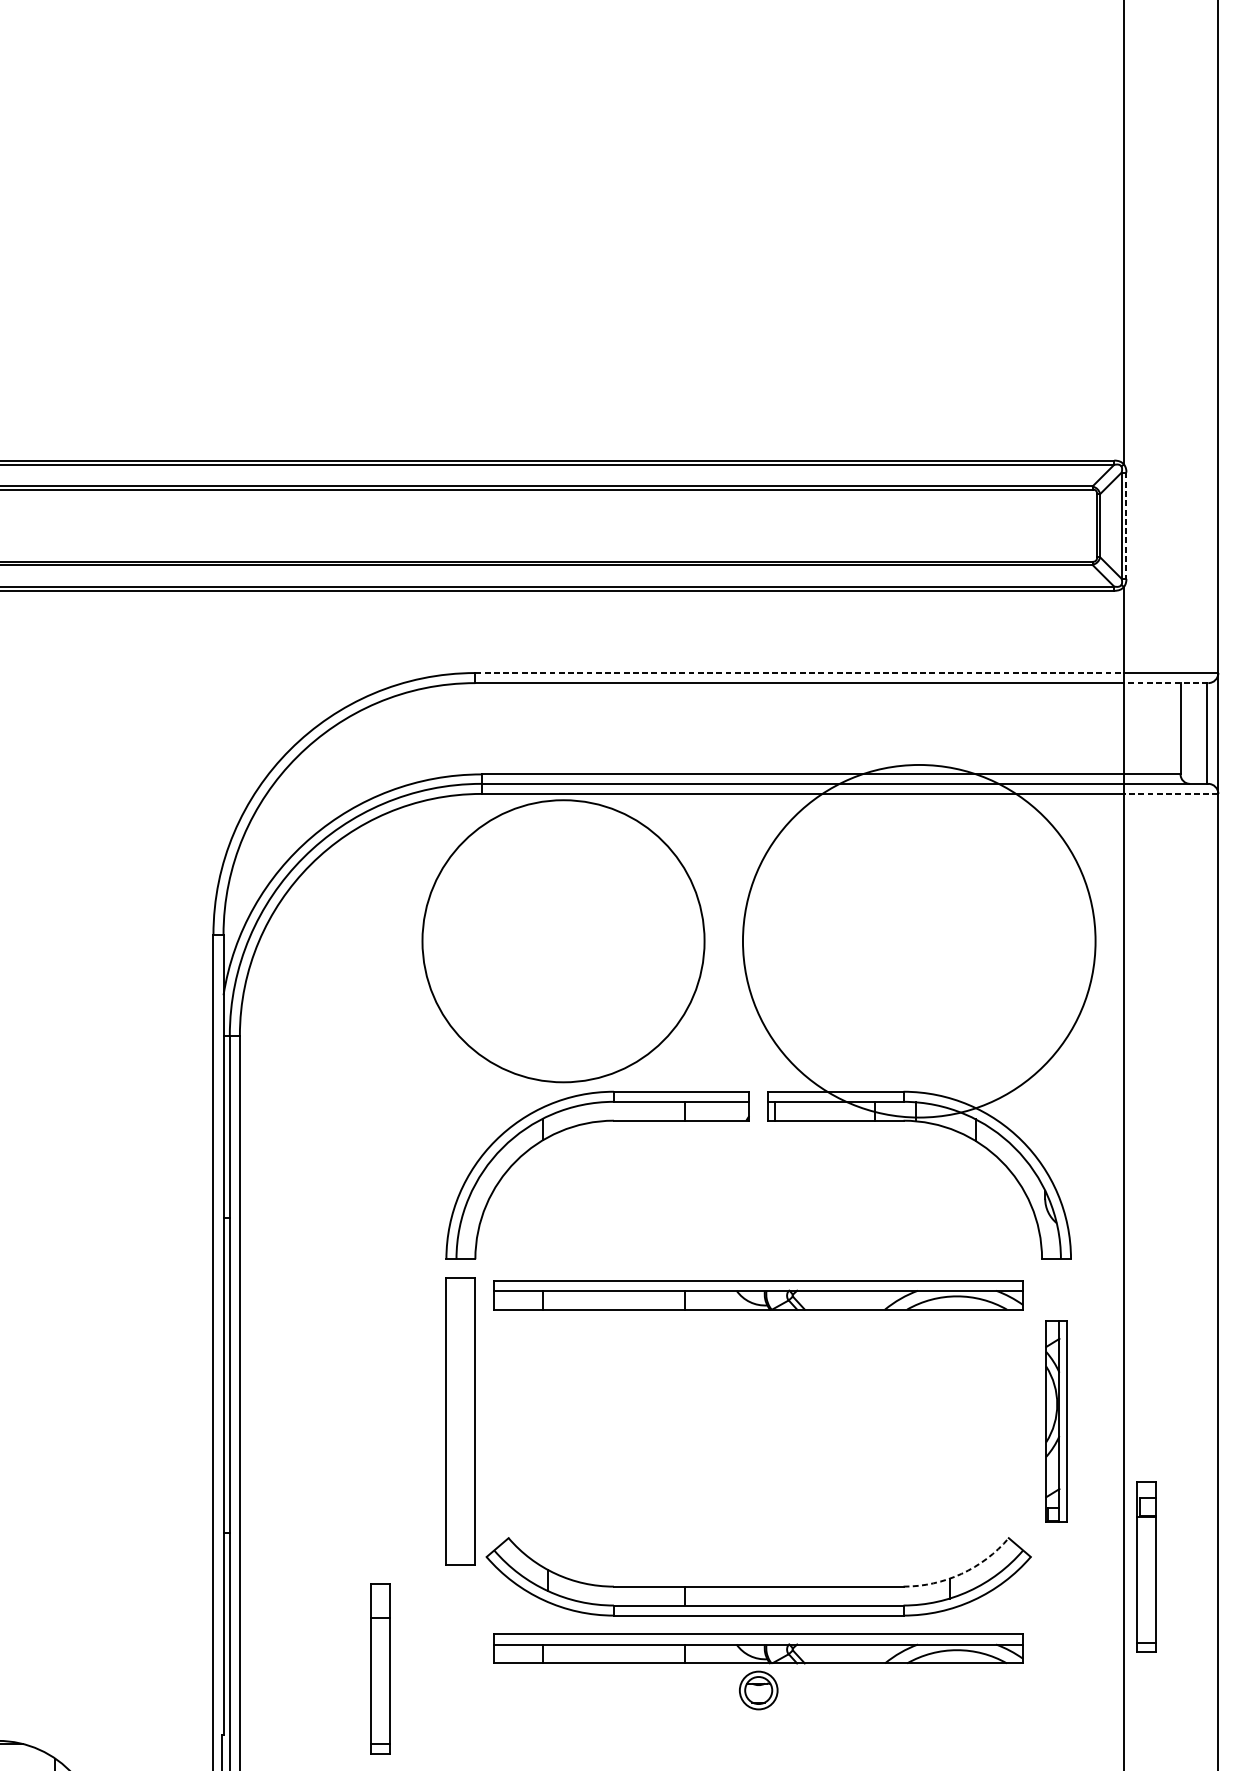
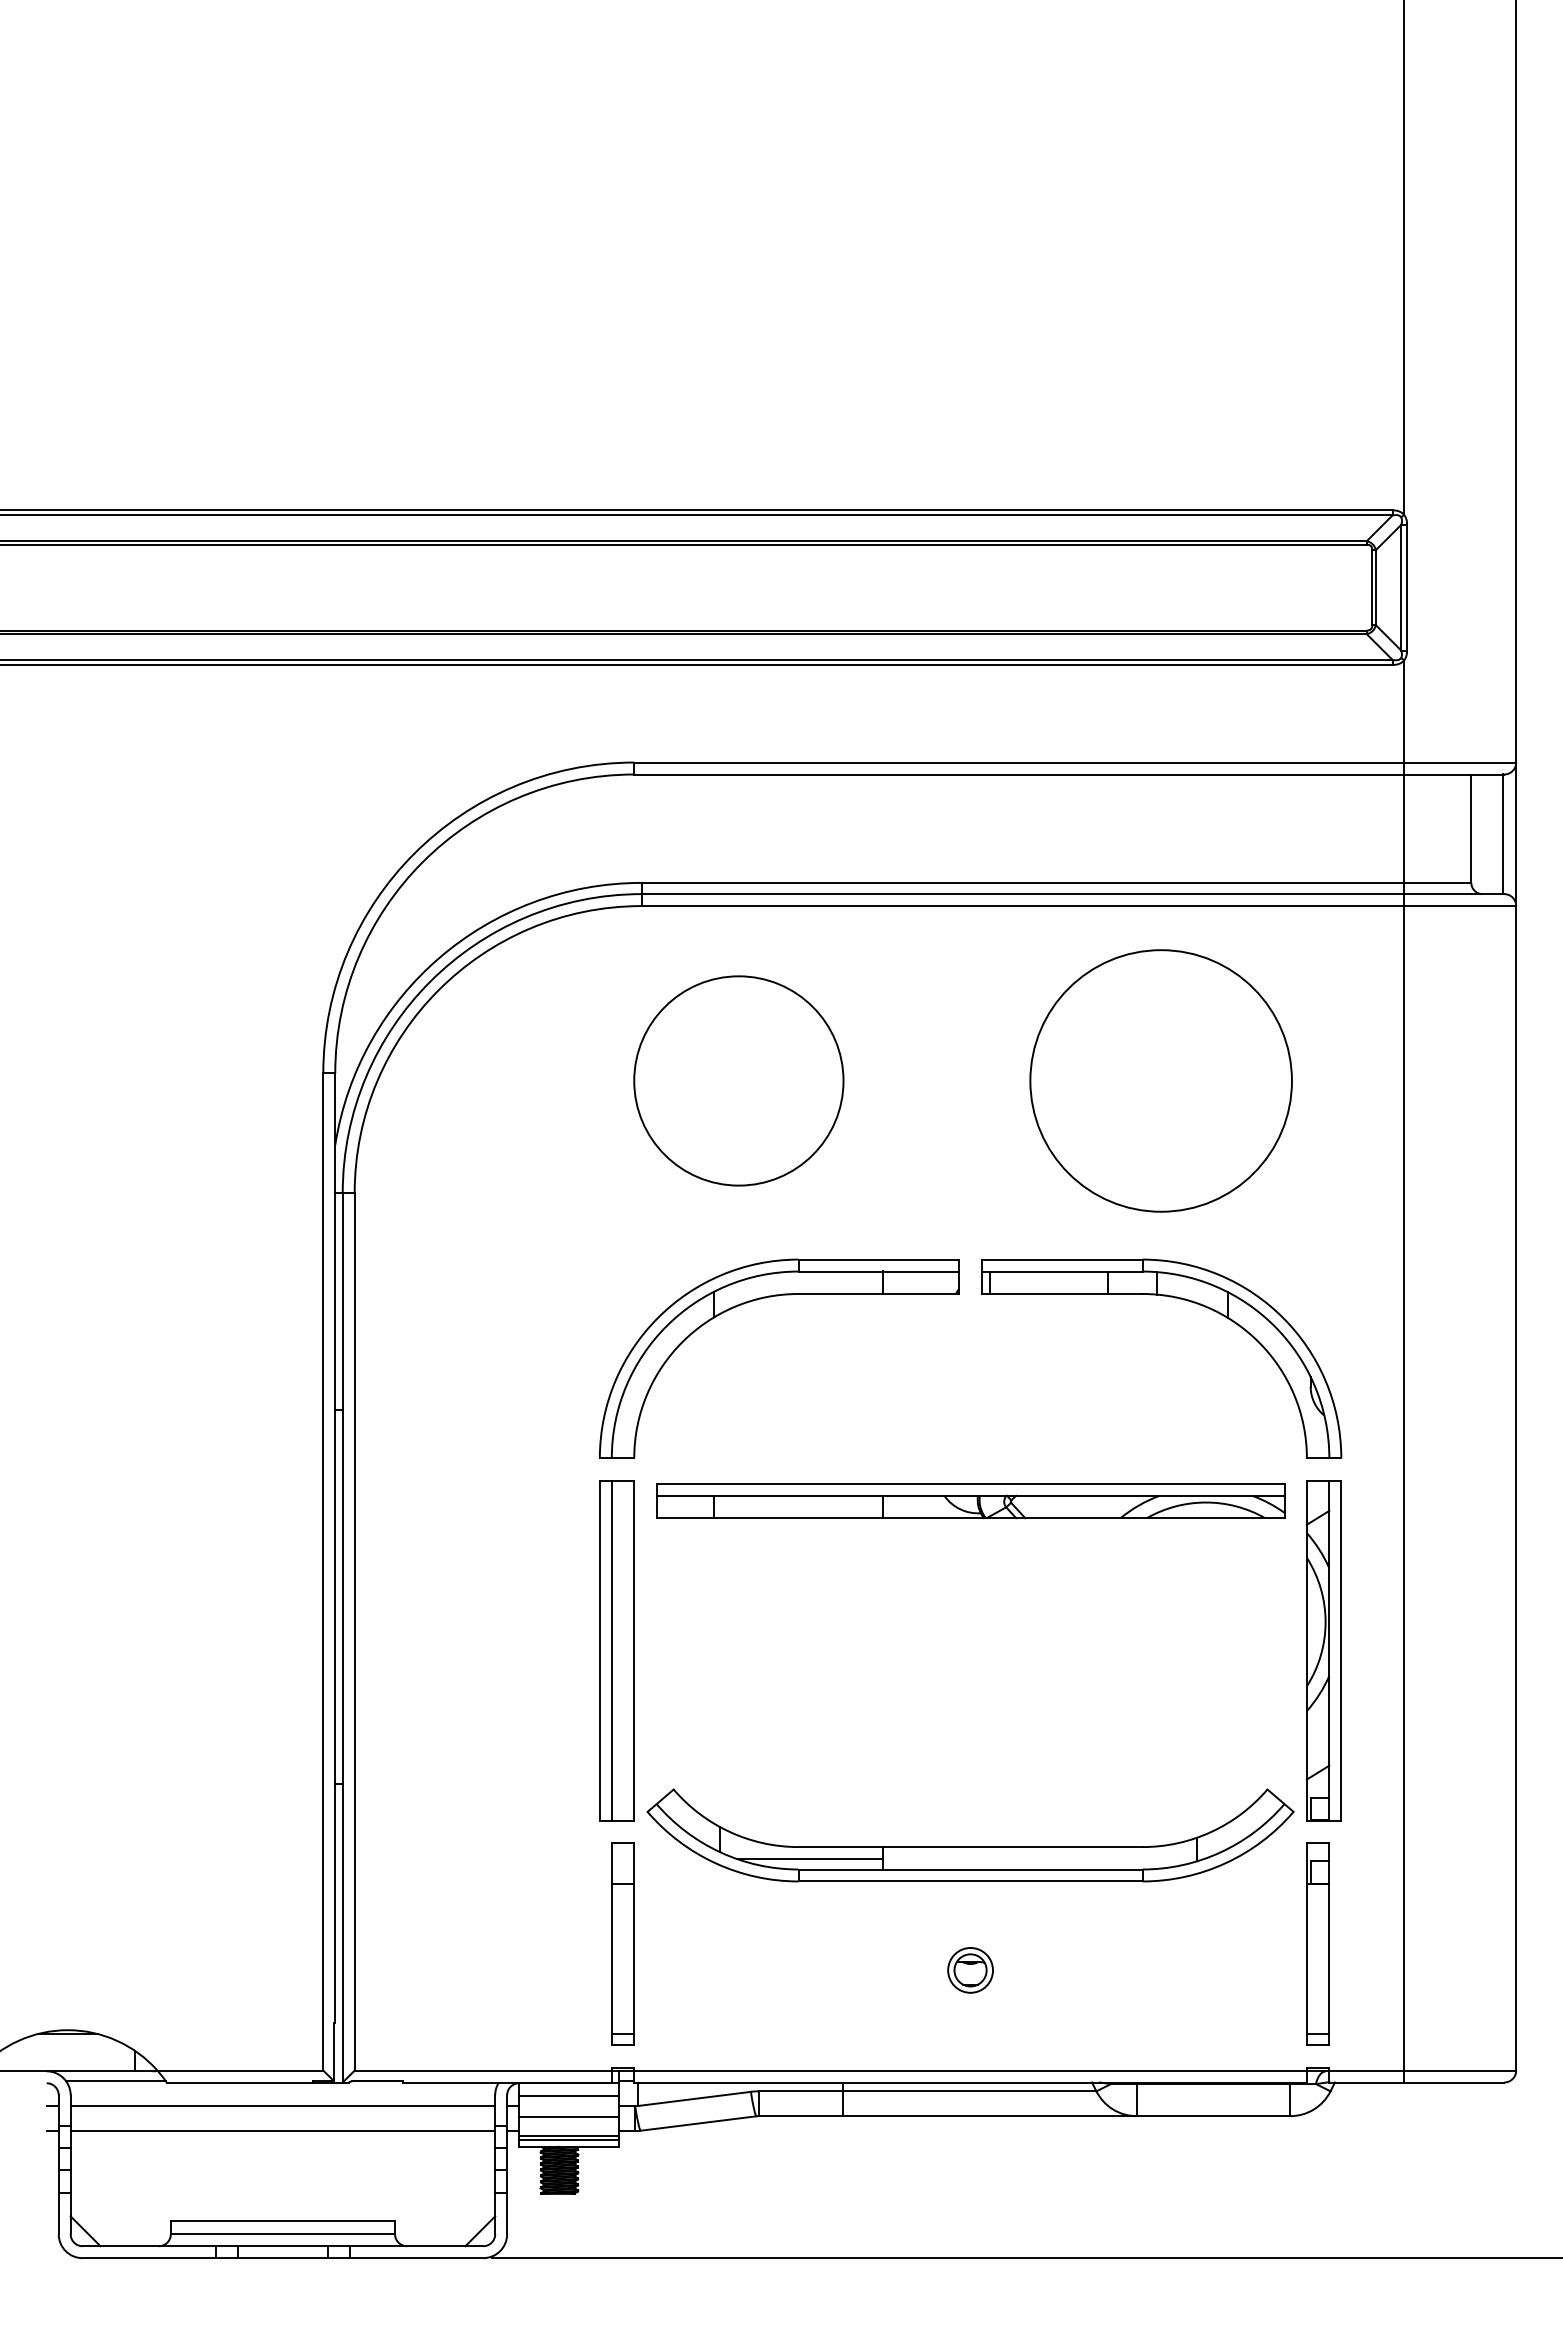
line: (1126, 526) -> (1407, 588), dashed -> solid
line: (799, 672) -> (1019, 762), dashed -> solid
line: (1165, 683) -> (1453, 774), dashed -> solid
line: (1170, 794) -> (1459, 906), dashed -> solid
circle: (563, 940) -> (738, 1080), size x0.62
circle: (918, 940) -> (1160, 1080), size x0.62
line: (456, 1421) -> (611, 1650), added
part: (1056, 1421) -> (1323, 1650), size x1.43
part: (1146, 1566) -> (1317, 1943), moved
arc: (961, 1574) -> (1211, 1832), dashed -> solid
line: (623, 1597) -> (810, 1859), added
part: (758, 1649) -> (970, 1921), removed
part: (380, 1667) -> (622, 1943), moved

